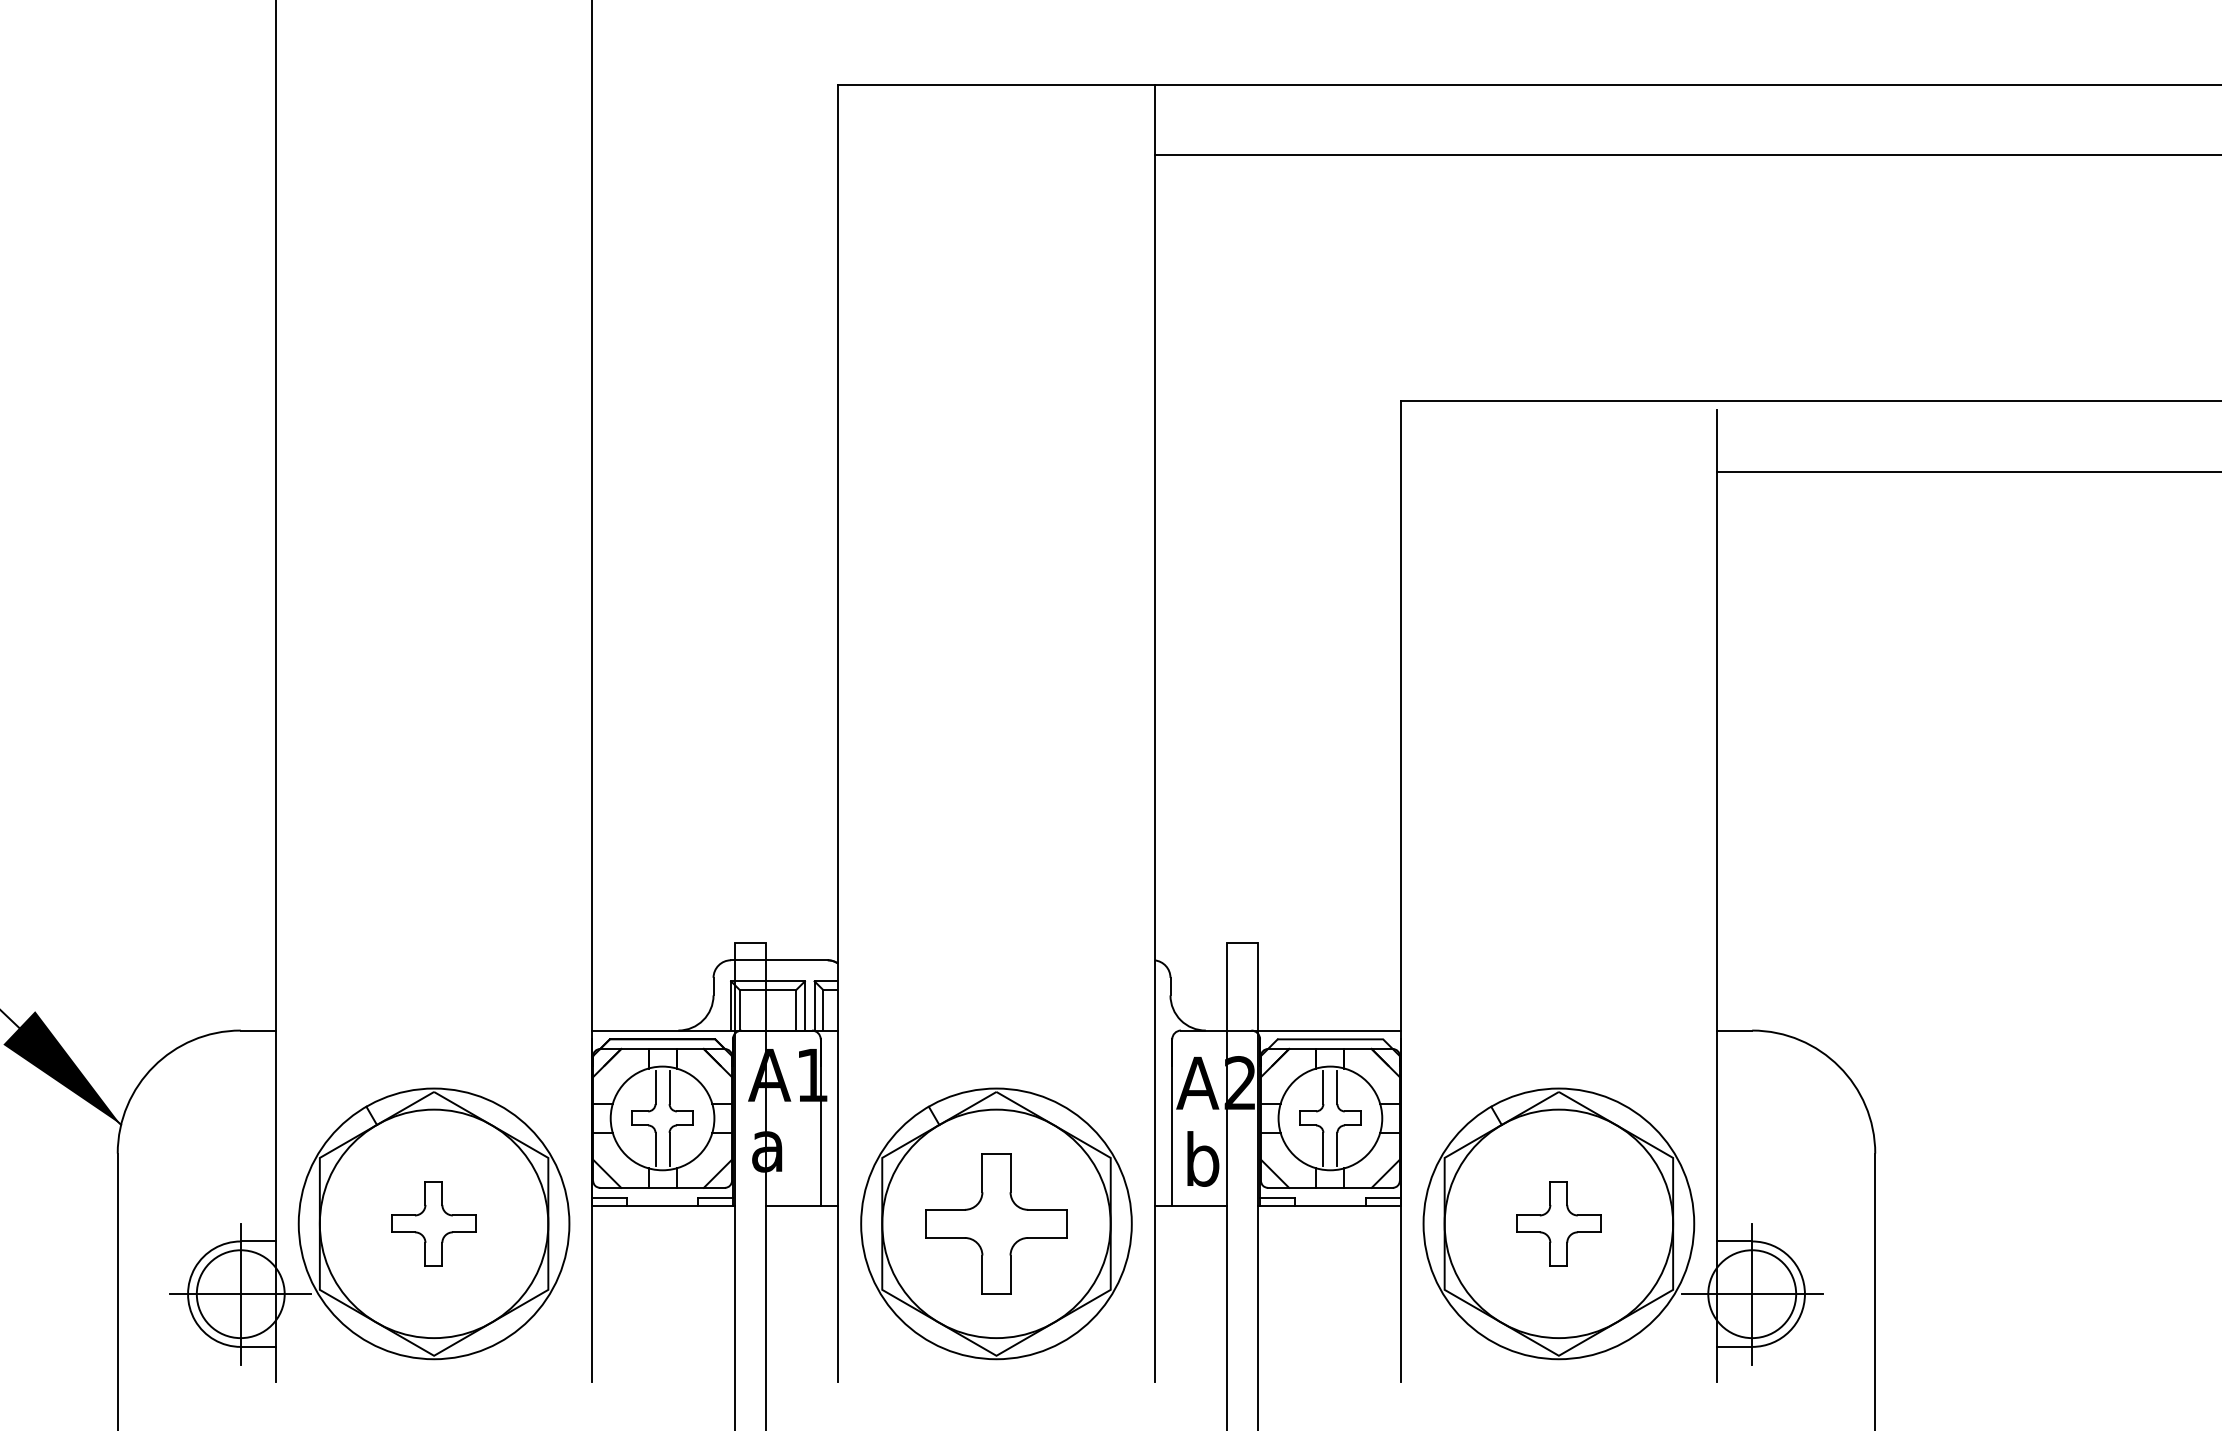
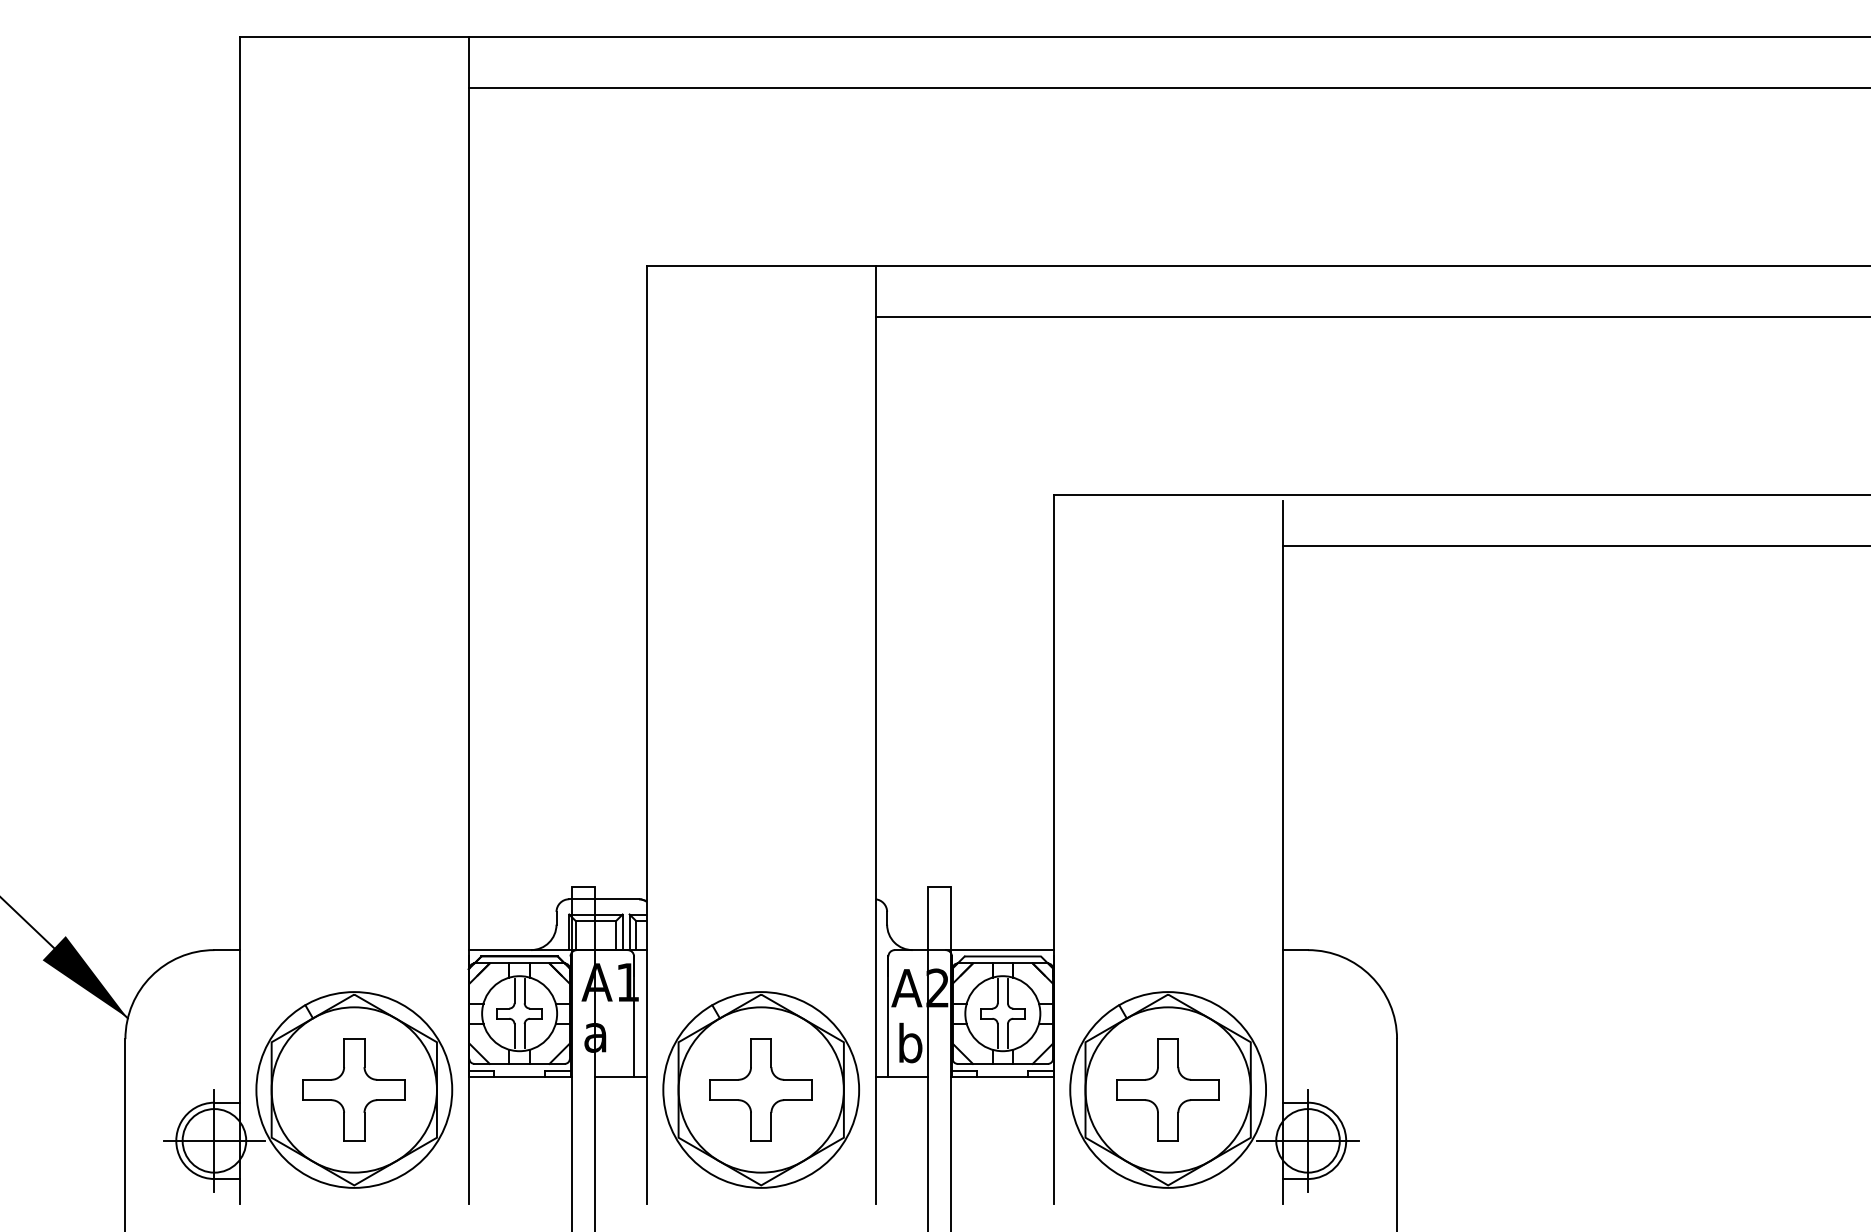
part: (432, 1223) -> (353, 1089), size x1.67
part: (1557, 1223) -> (1167, 1089), size x1.67

